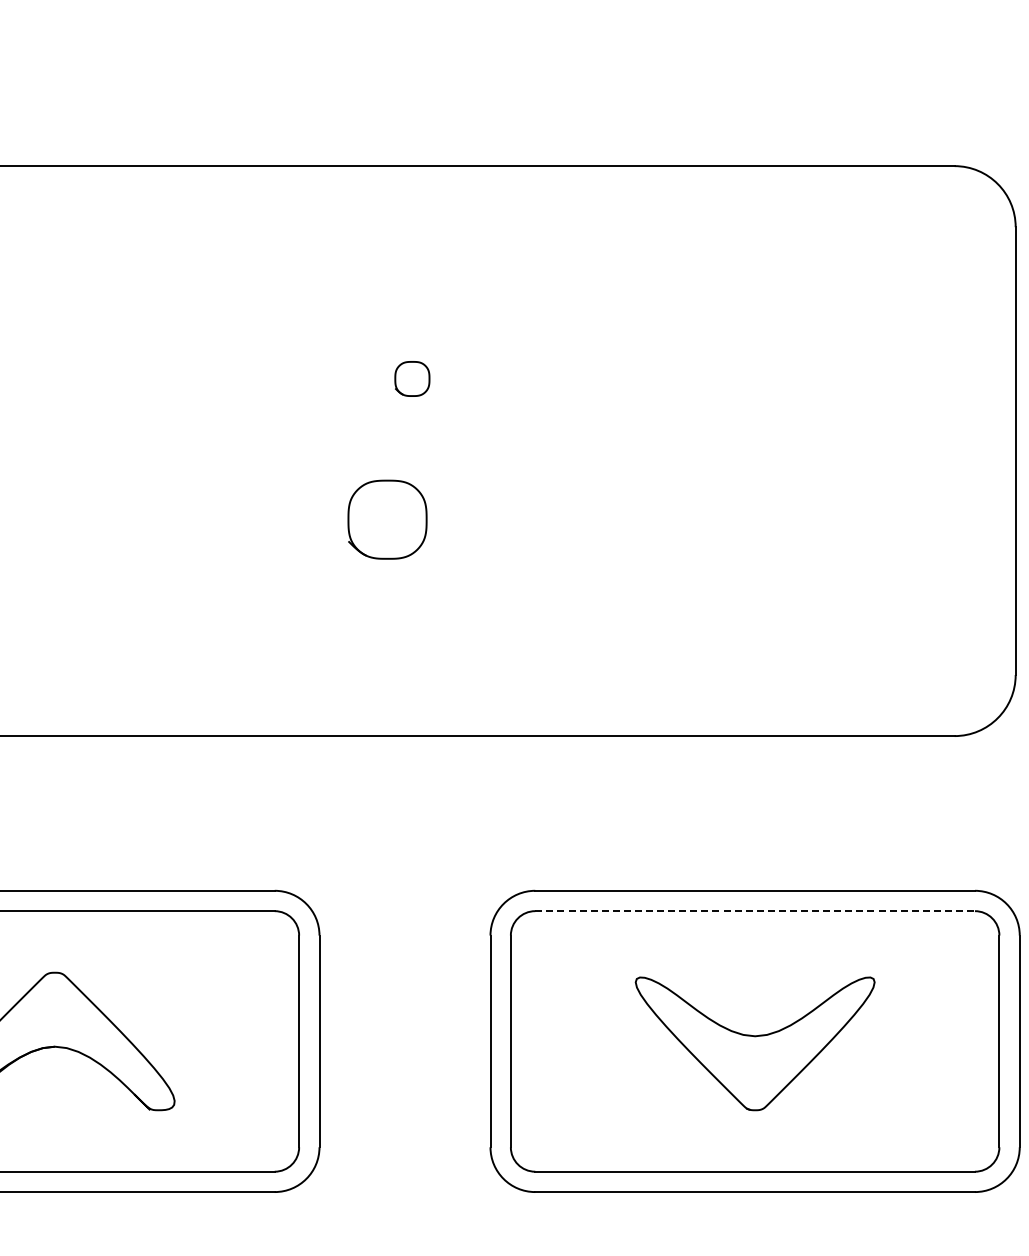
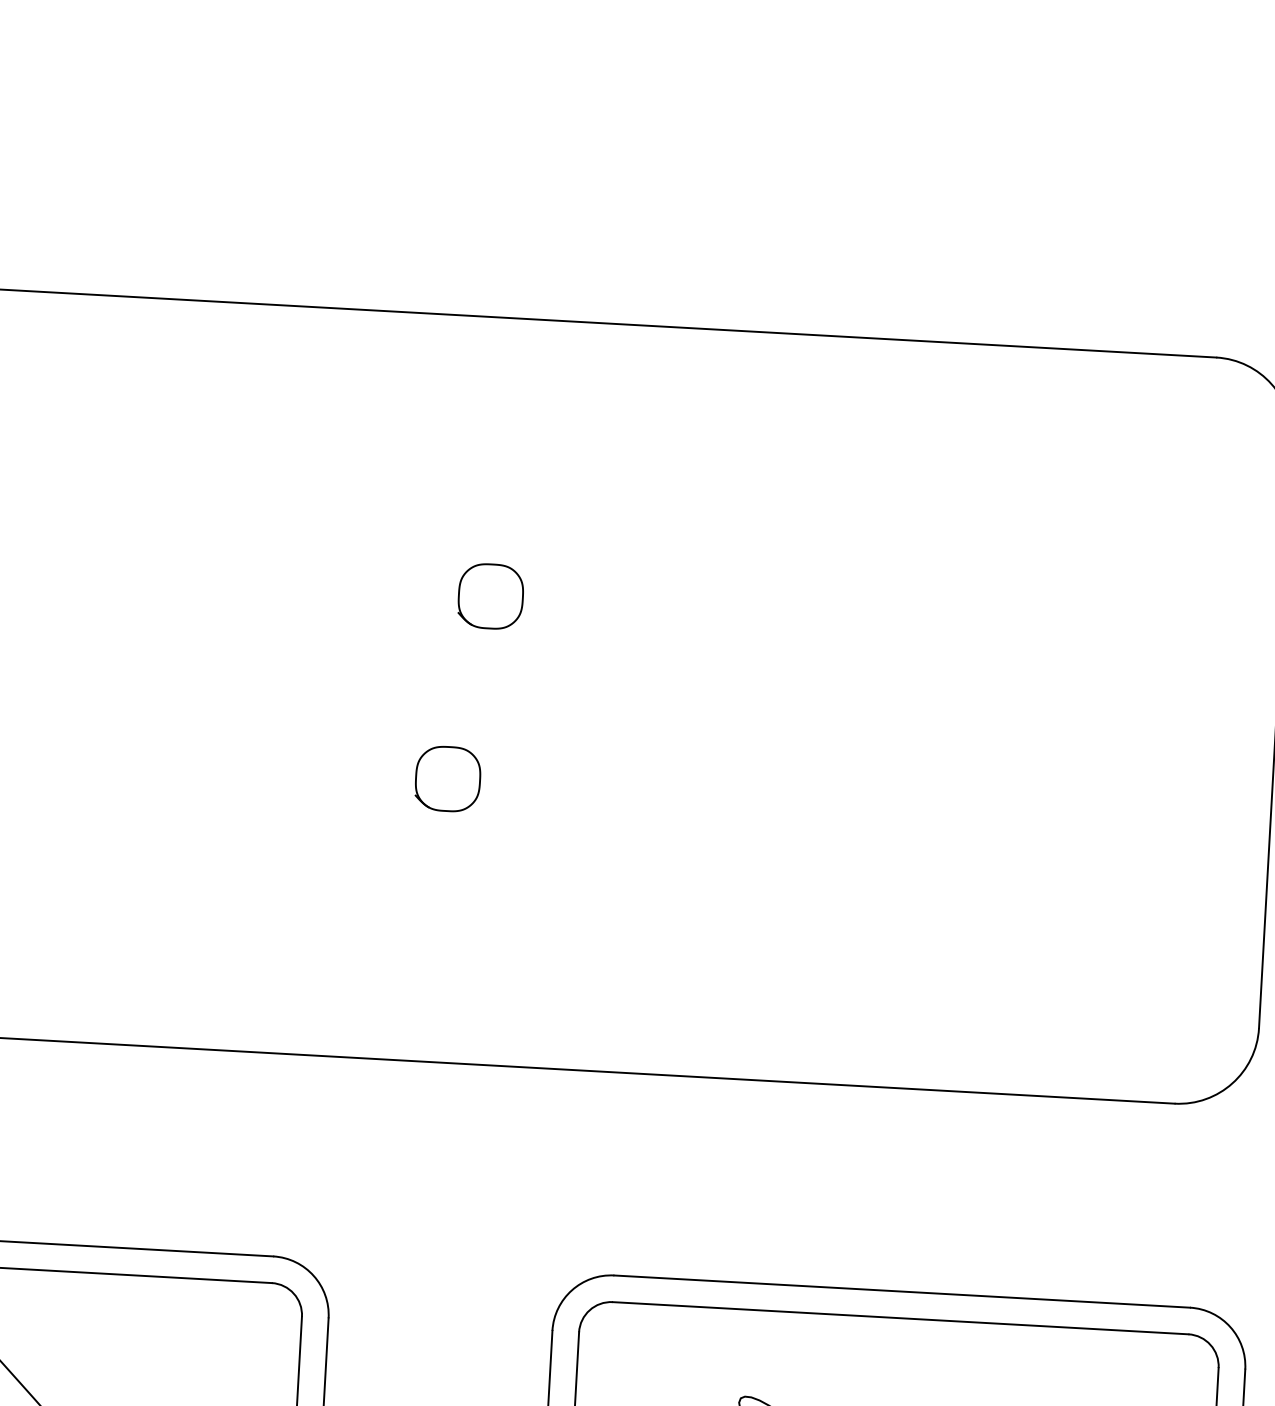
part: (412, 378) -> (491, 595), size x1.43
part: (387, 519) -> (448, 778), size x0.62
line: (755, 911) -> (901, 1318), dashed -> solid

